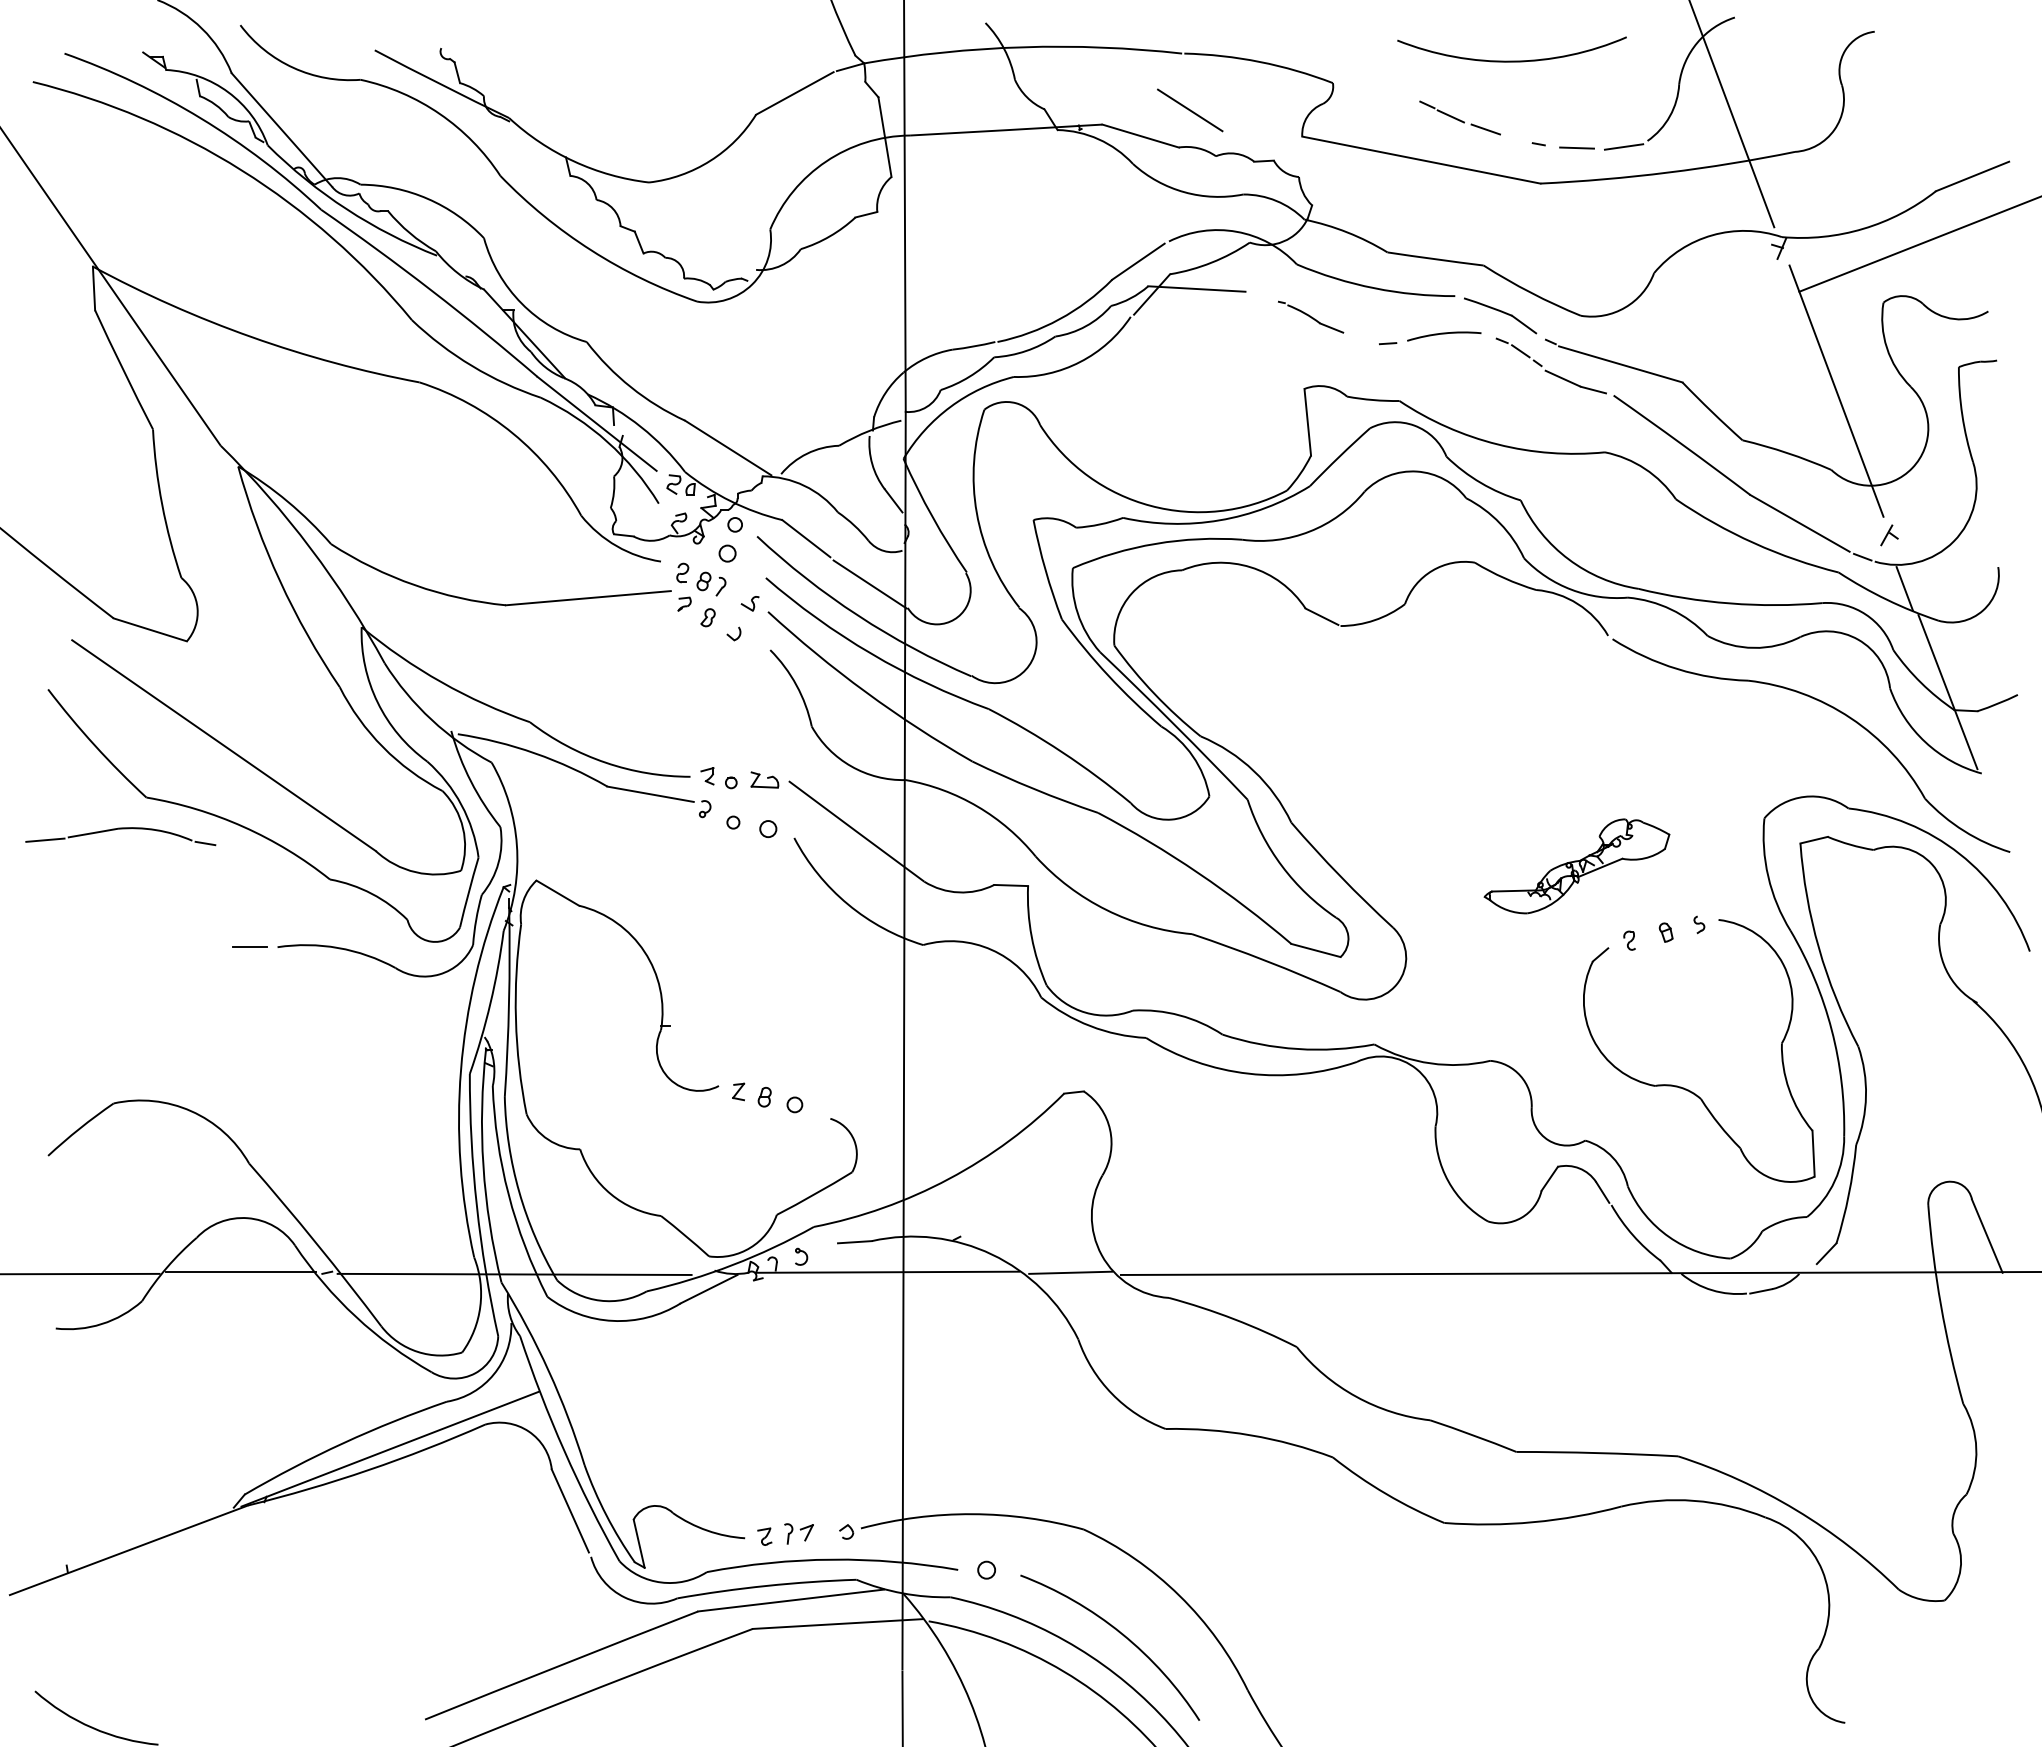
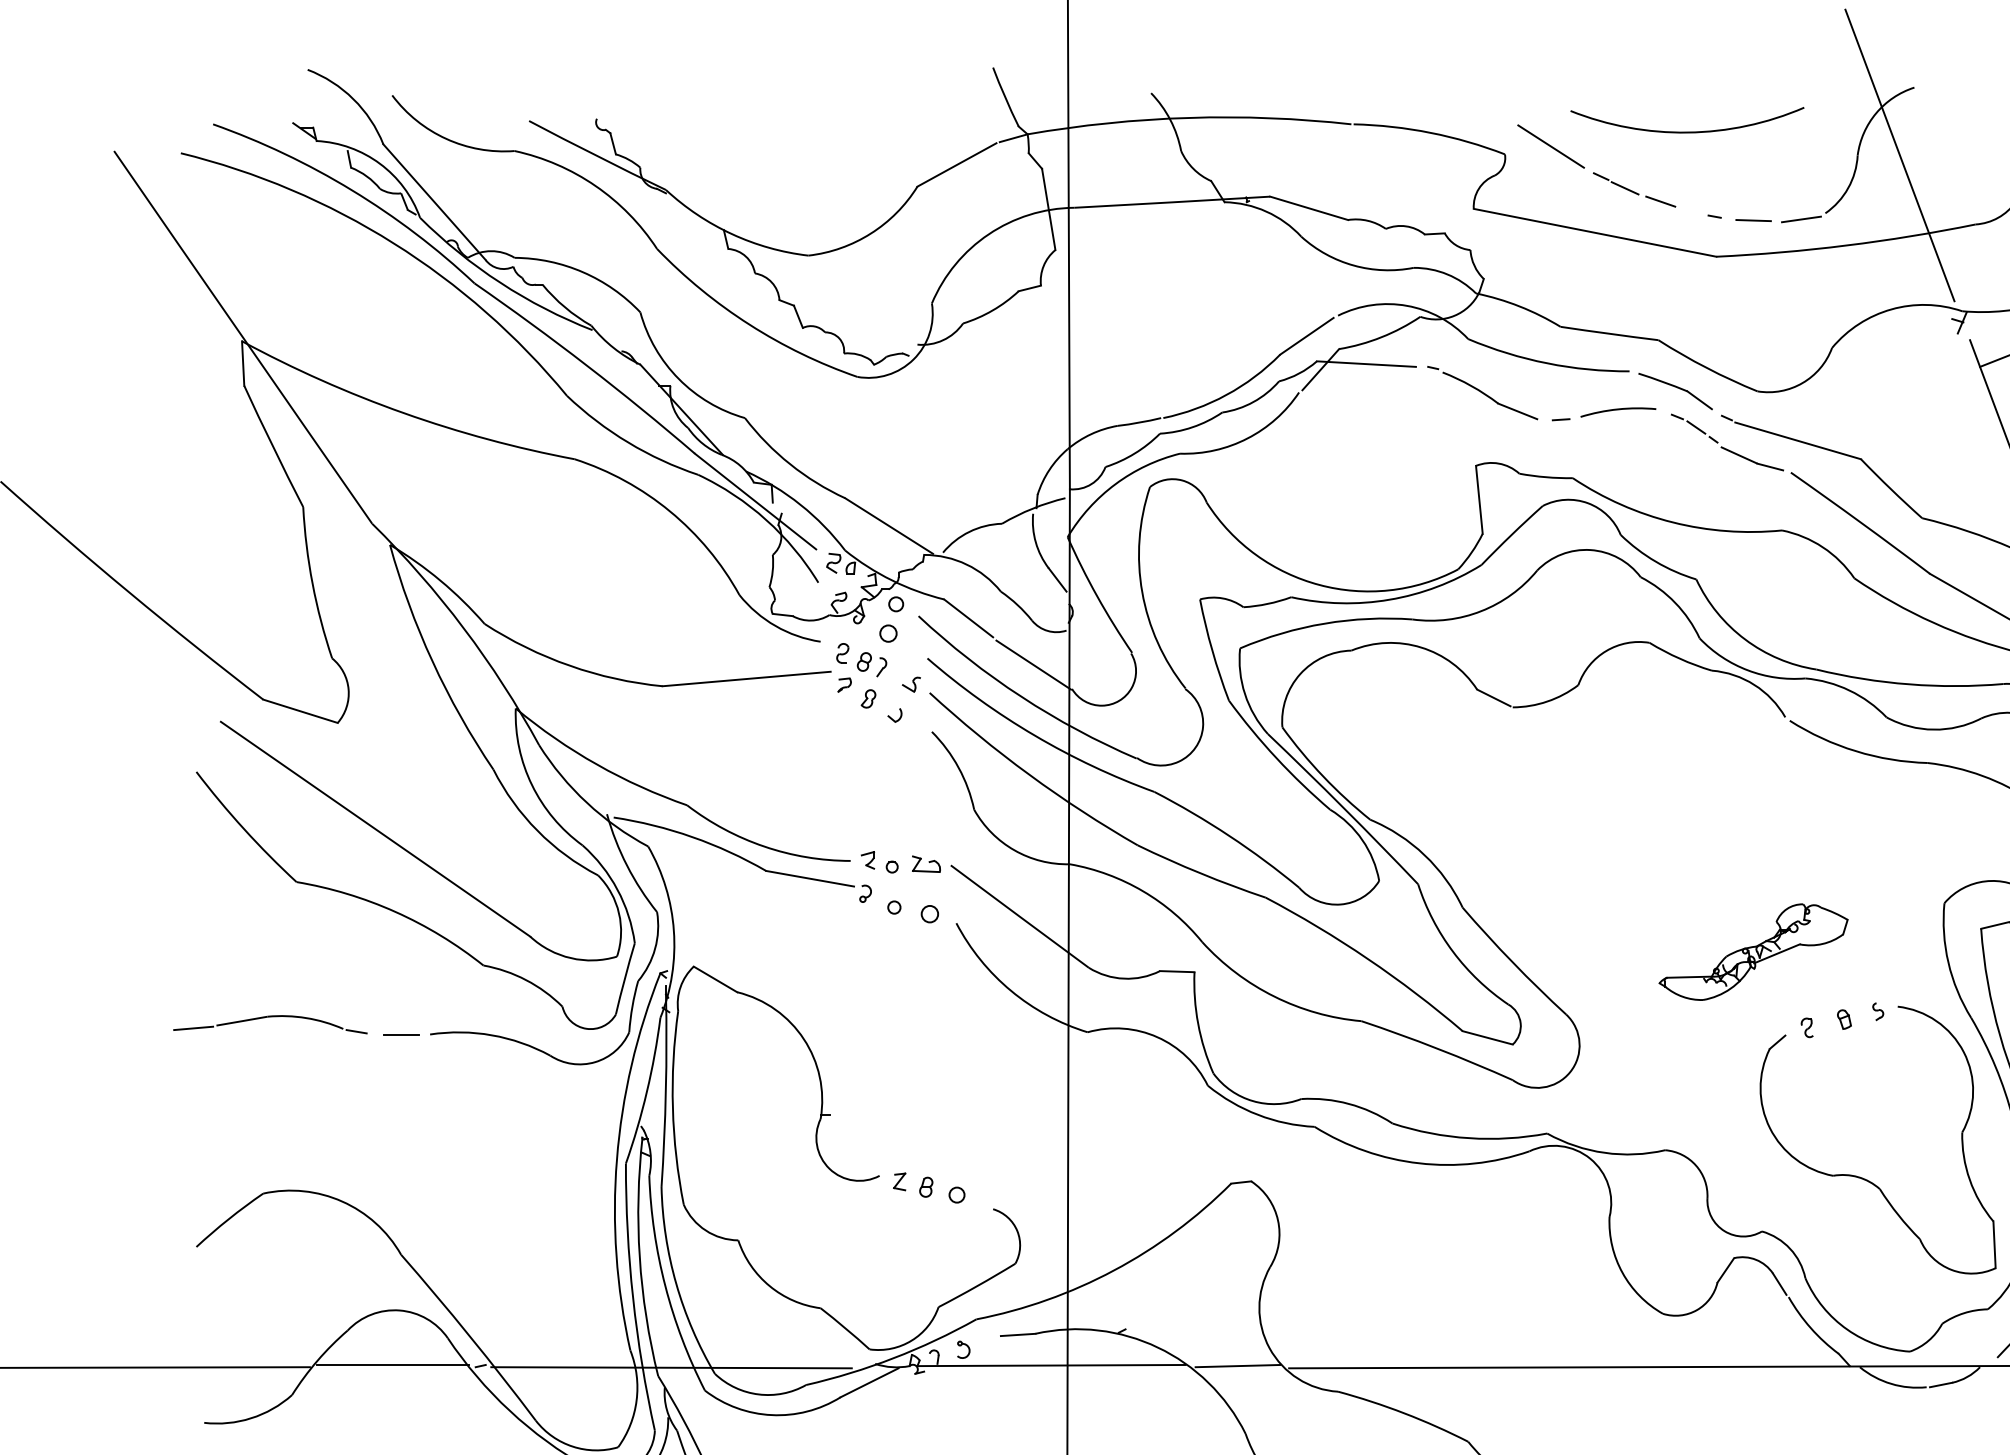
line: (1190, 110) -> (1551, 146), moved
part: (1310, 316) -> (1482, 392), size x1.67
part: (120, 829) -> (270, 1017), moved

